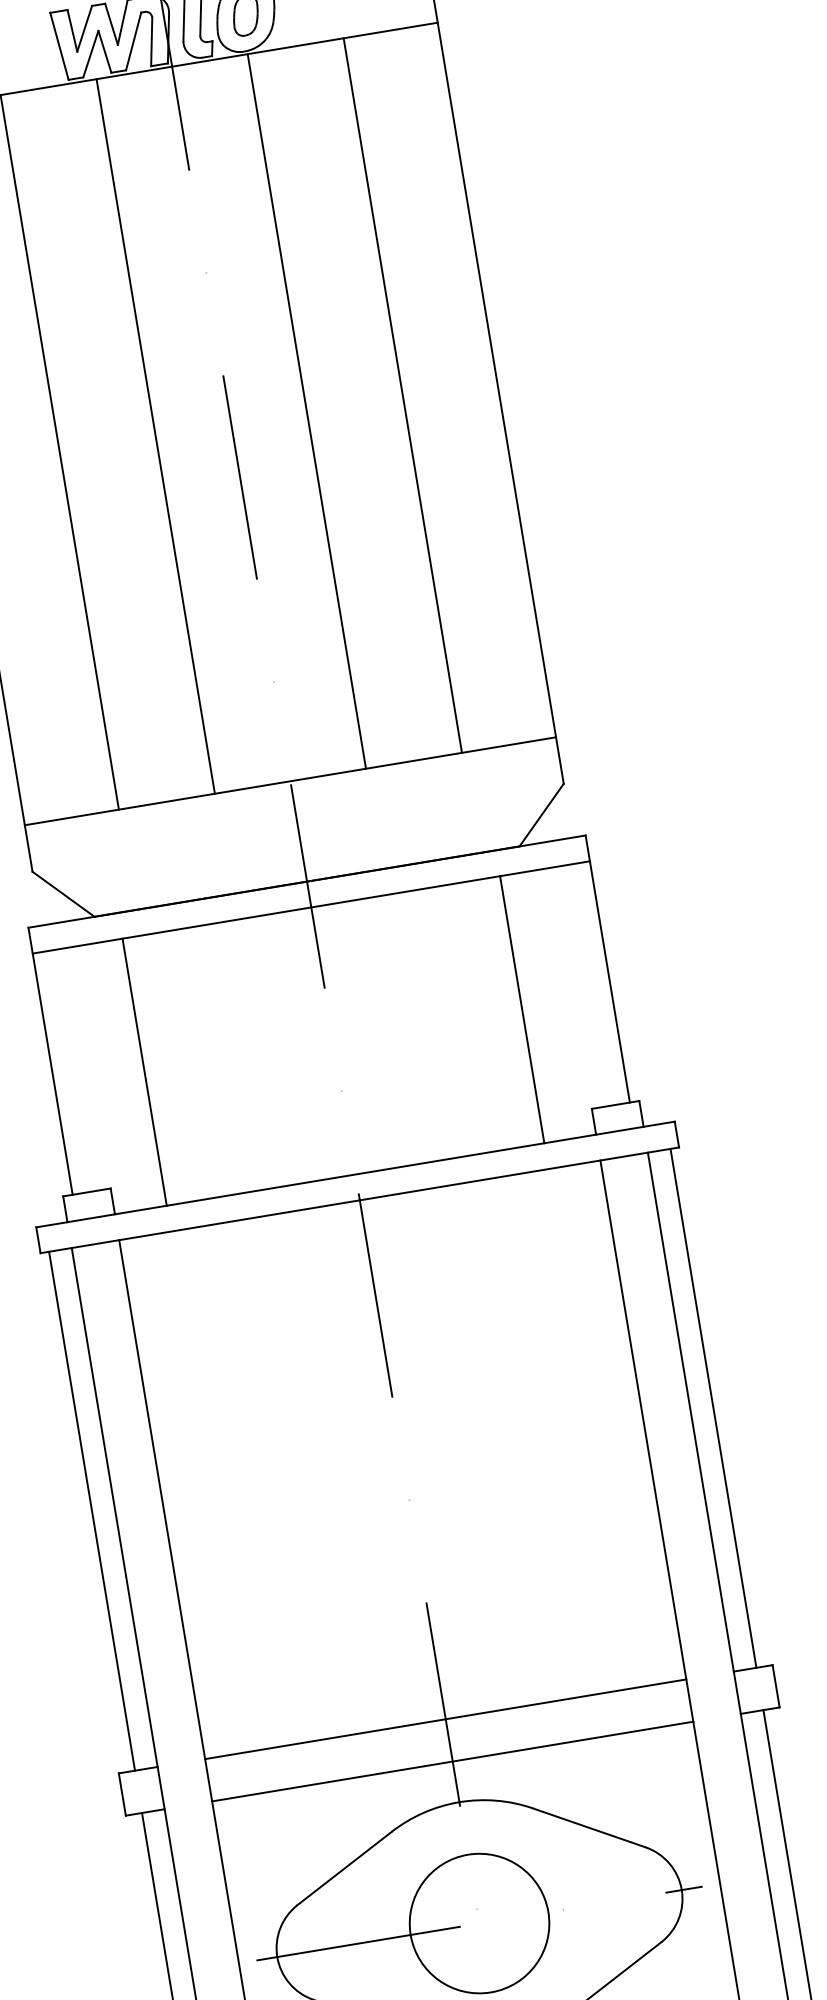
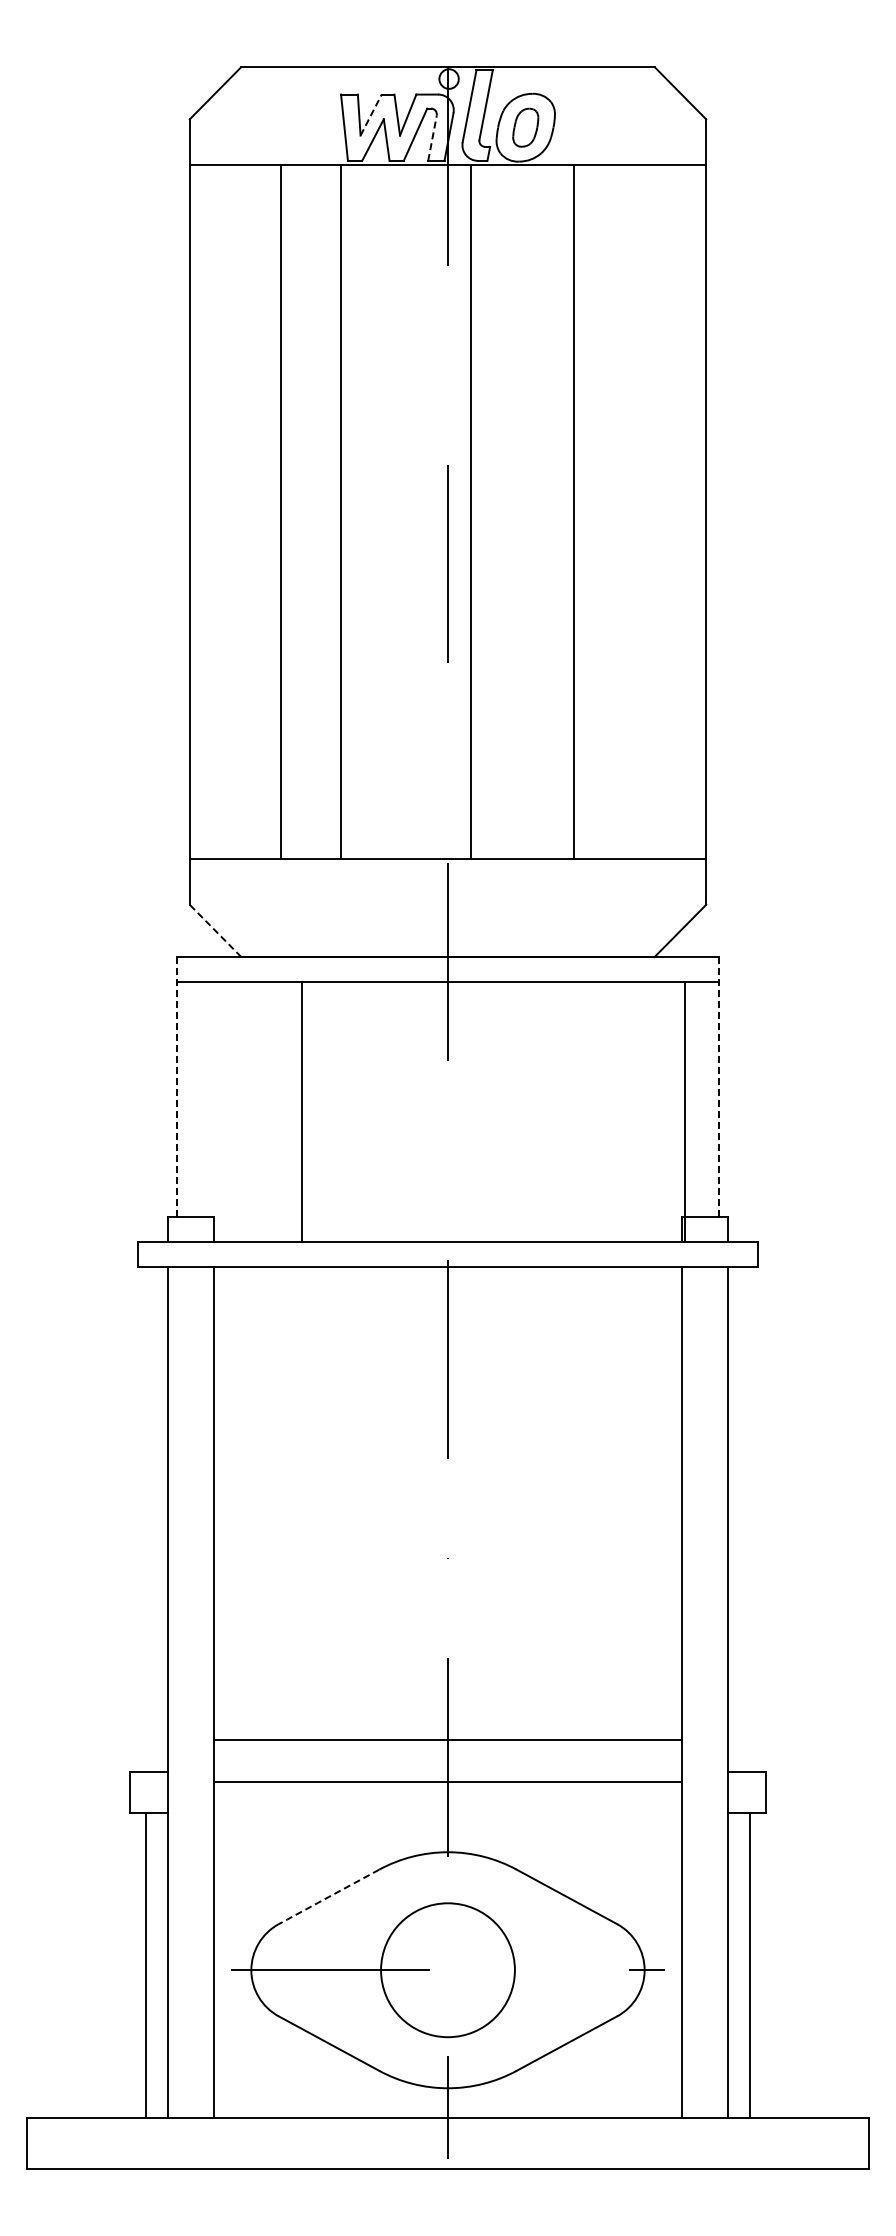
line: (84, 28) -> (371, 114), solid -> dashed
line: (151, 41) -> (432, 137), solid -> dashed
line: (402, 395) -> (573, 511), moved
line: (306, 410) -> (471, 511), moved
line: (155, 435) -> (340, 511), moved
line: (63, 893) -> (215, 930), solid -> dashed
line: (607, 968) -> (718, 1086), solid -> dashed
line: (522, 1009) -> (684, 1111), moved
line: (50, 1060) -> (177, 1086), solid -> dashed
line: (144, 1071) -> (302, 1111), moved
line: (713, 1407) -> (750, 1518), removed
line: (91, 1510) -> (145, 1518), removed
line: (445, 1719) -> (447, 1739), moved
line: (452, 1761) -> (447, 1781), moved
line: (344, 1869) -> (328, 1897), solid -> dashed

